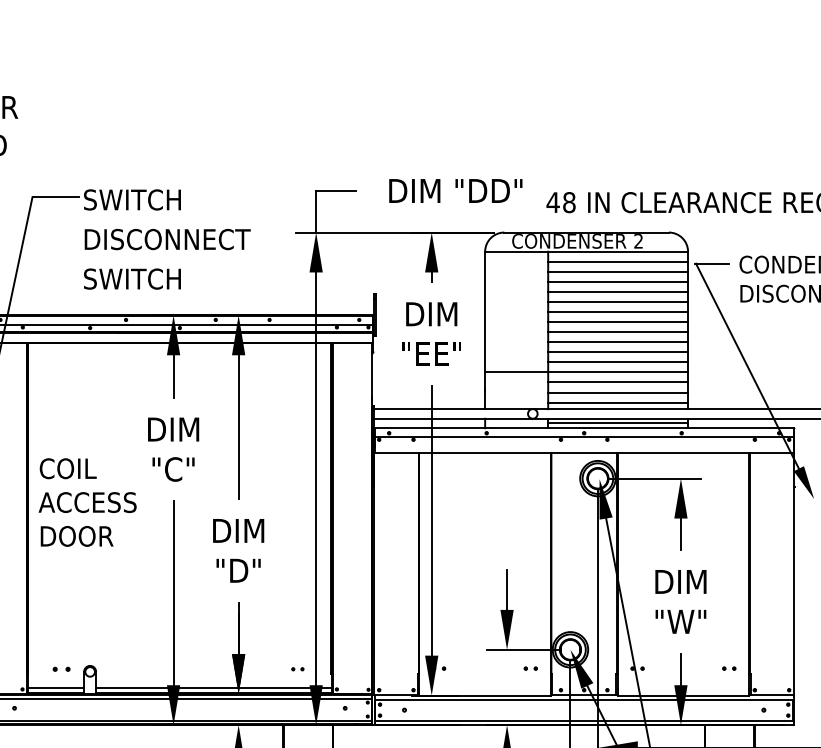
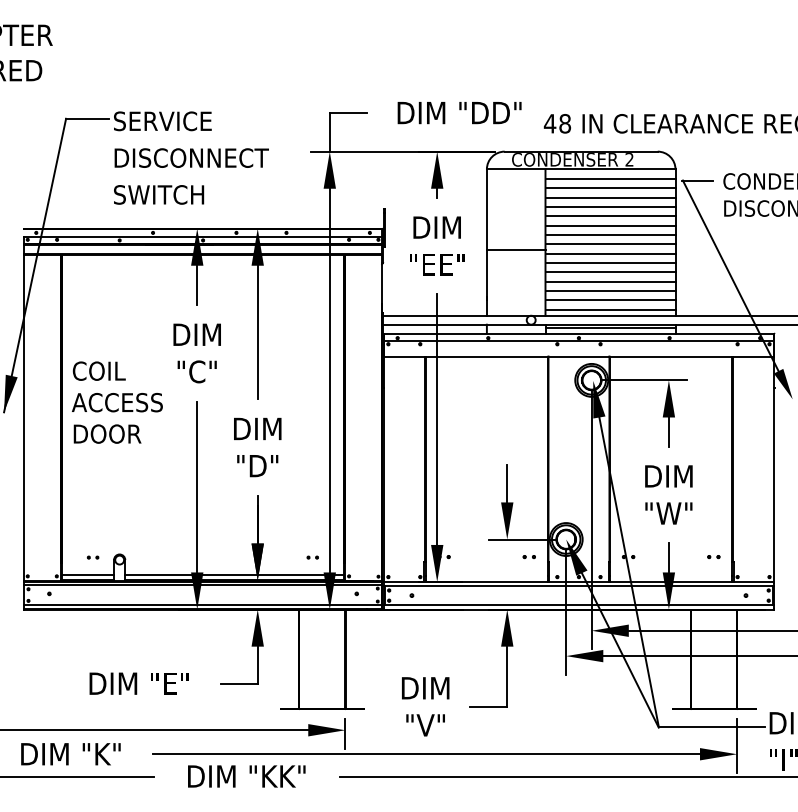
text: (143, 200) -> (169, 121), SWITCH -> SERVICE
line: (515, 372) -> (515, 250), moved
part: (60, 669) -> (92, 557), size x0.71

